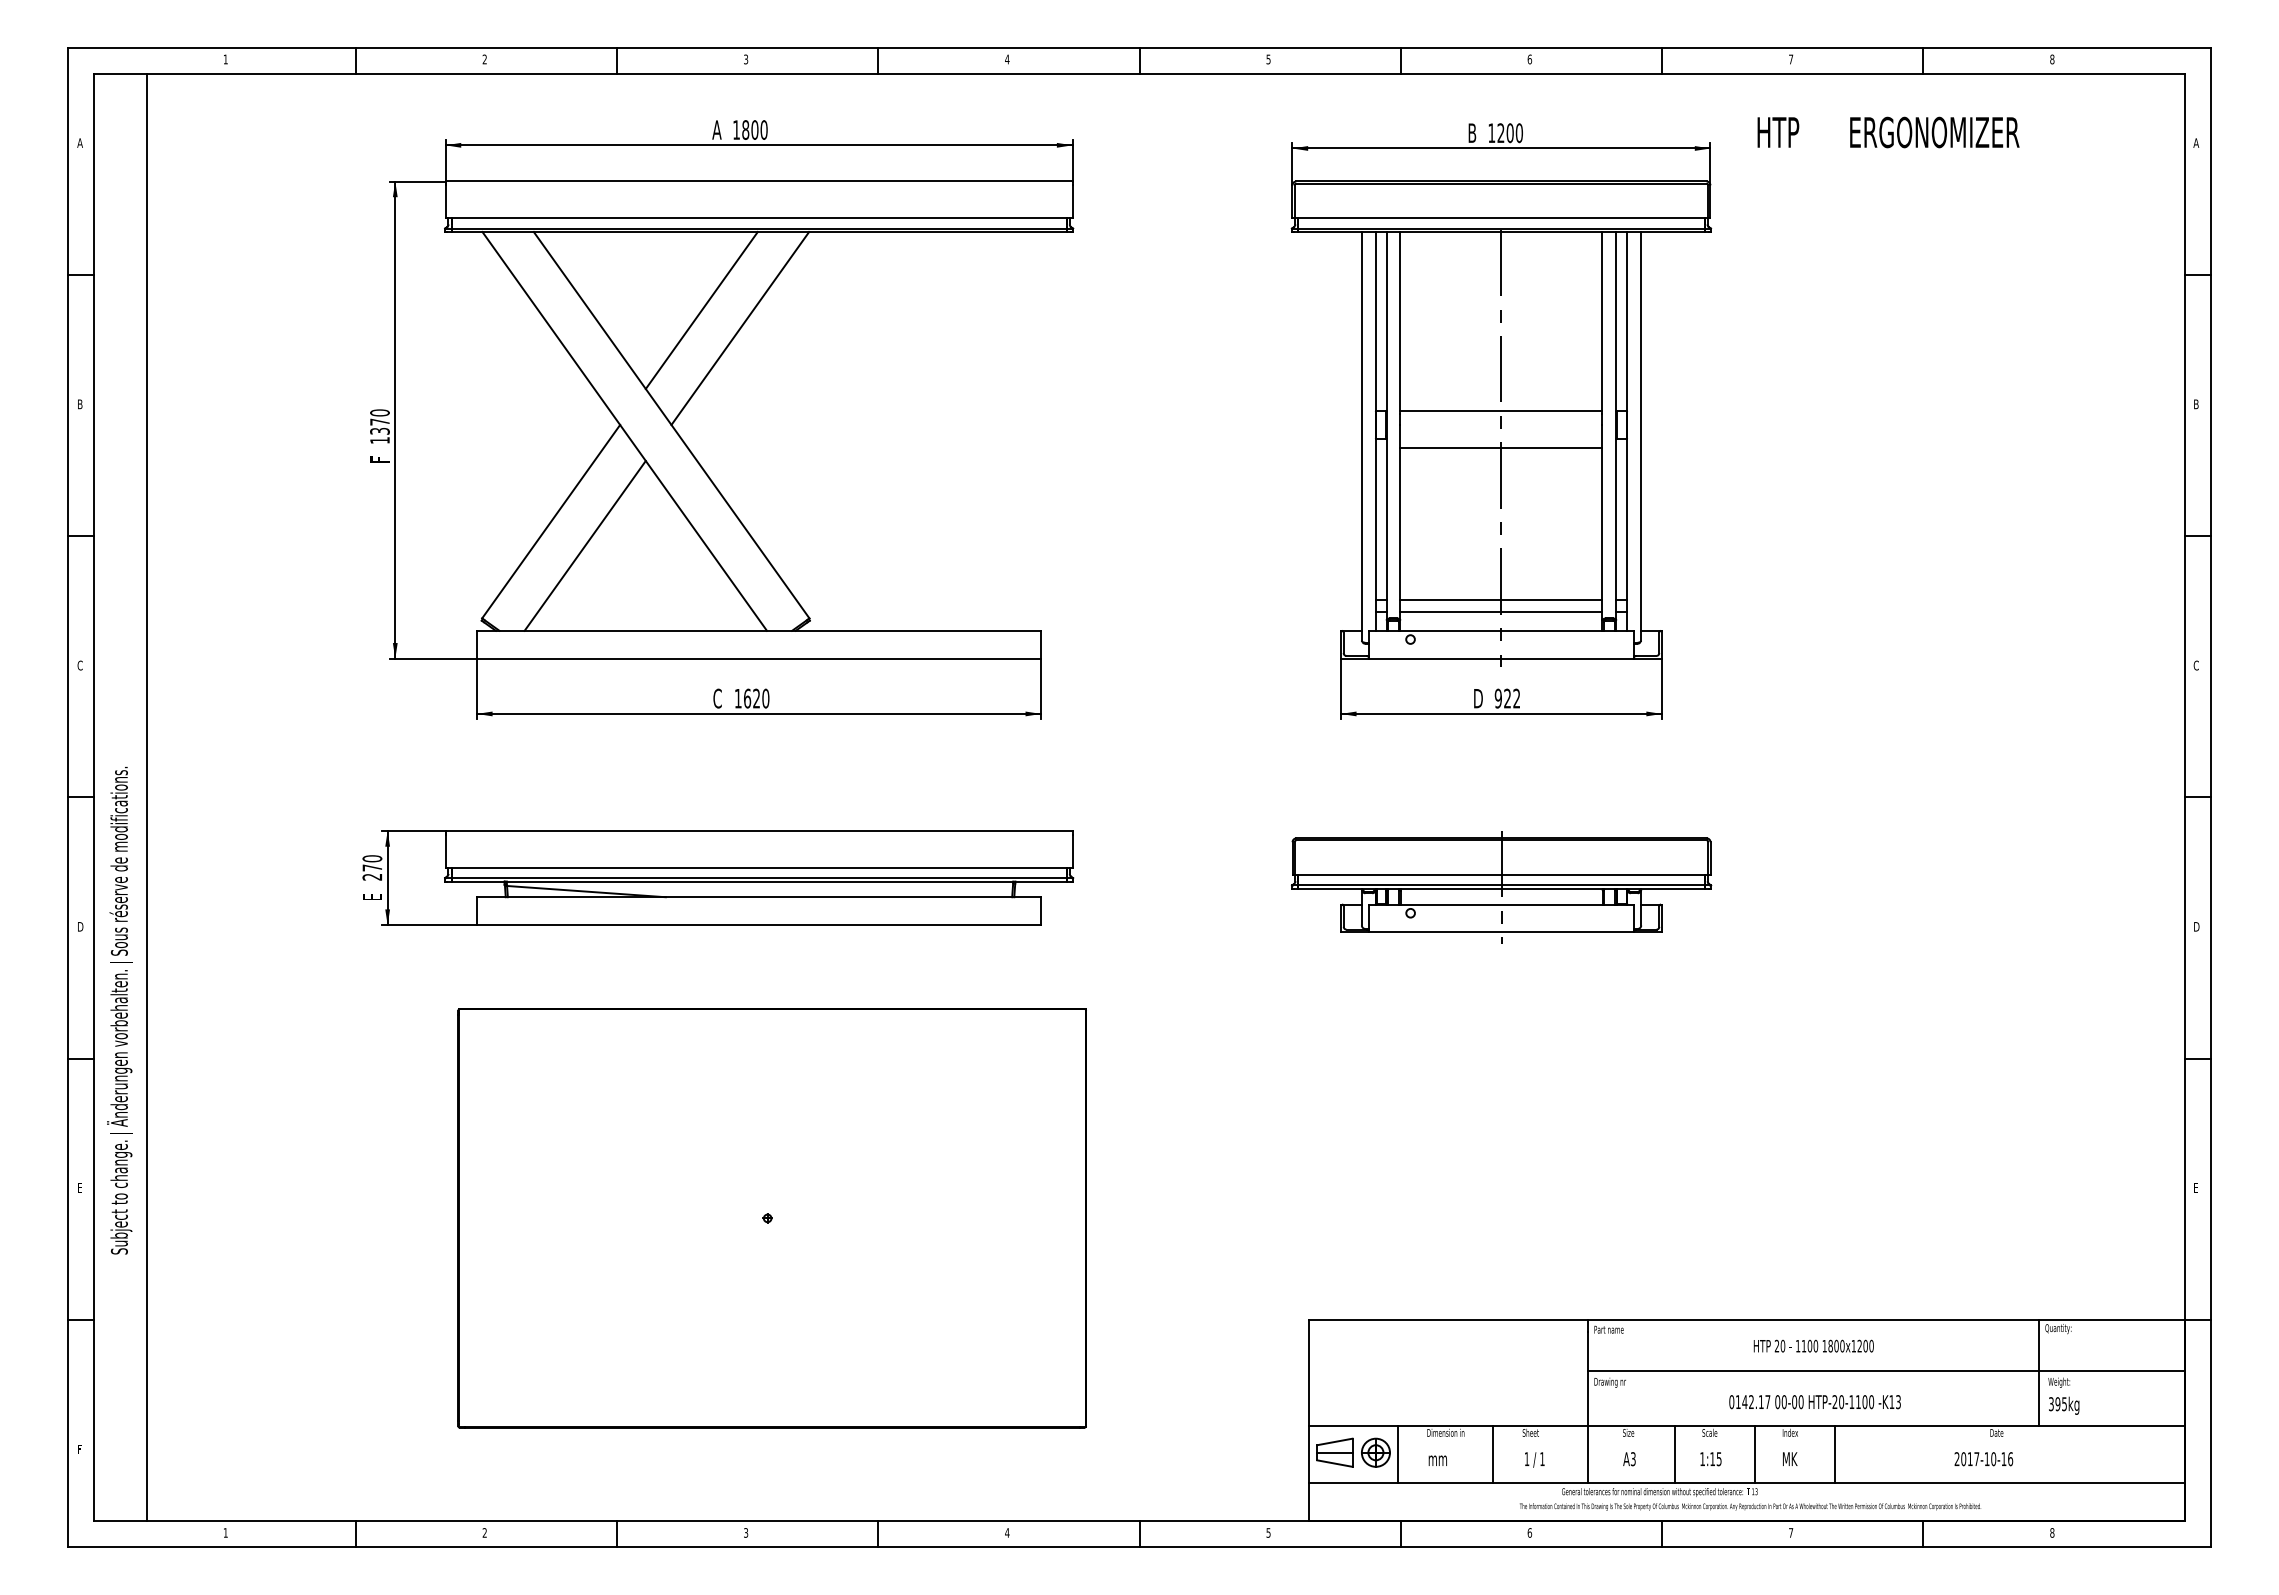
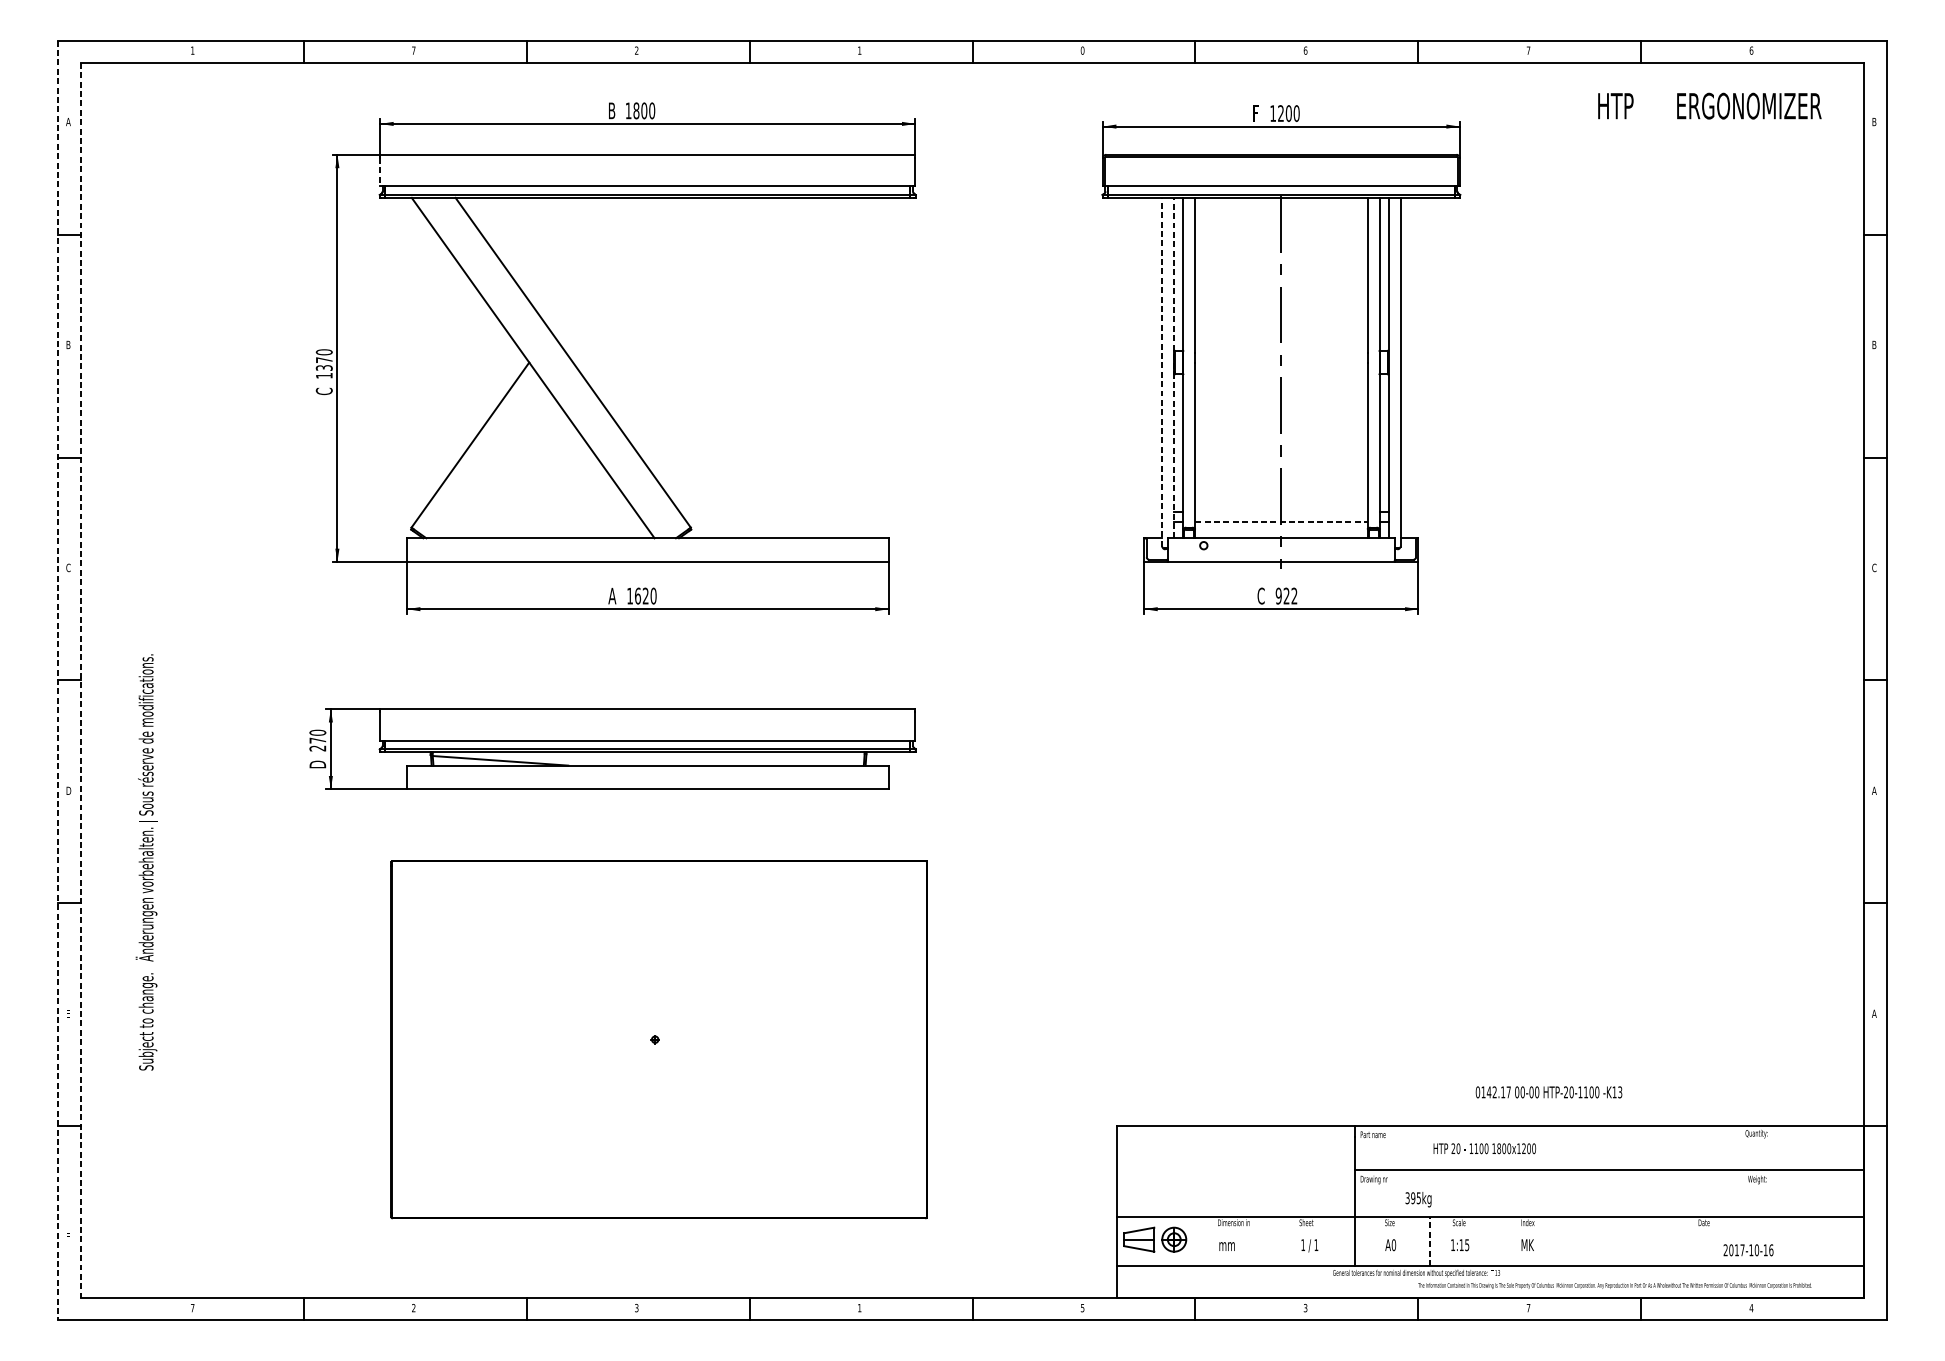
text: (484, 59) -> (413, 50), 2 -> 7
text: (746, 59) -> (637, 50), 3 -> 2
text: (1007, 59) -> (859, 50), 4 -> 1
text: (1268, 59) -> (1082, 50), 5 -> 0
text: (2052, 59) -> (1751, 50), 8 -> 6
text: (716, 129) -> (611, 110), A -> B
text: (1472, 132) -> (1256, 112), B -> F
text: (1888, 132) -> (1709, 106), moved
text: (2196, 142) -> (1874, 121), A -> B
line: (445, 201) -> (380, 171), solid -> dashed
line: (701, 310) -> (598, 264), removed
line: (740, 328) -> (631, 280), removed
line: (1501, 410) -> (1281, 350), removed
line: (1375, 430) -> (1173, 367), solid -> dashed
line: (1361, 435) -> (1161, 371), solid -> dashed
line: (1501, 448) -> (1281, 382), removed
text: (379, 458) -> (323, 391), F -> C
line: (584, 545) -> (498, 465), removed
line: (1501, 599) -> (1281, 511), removed
line: (1501, 611) -> (1281, 521), solid -> dashed
text: (717, 698) -> (612, 596), C -> A
text: (1477, 698) -> (1260, 596), D -> C
line: (68, 797) -> (58, 680), solid -> dashed
line: (94, 797) -> (80, 680), solid -> dashed
line: (146, 797) -> (125, 680), removed
part: (1501, 887) -> (1281, 757), removed
text: (371, 895) -> (317, 764), E -> D
text: (2196, 926) -> (1874, 790), D -> A
text: (119, 1010) -> (146, 862), moved
text: (2196, 1187) -> (1874, 1013), E -> A
text: (1813, 1345) -> (1484, 1148), moved
line: (2039, 1373) -> (1740, 1172), removed
text: (1814, 1402) -> (1548, 1092), moved
text: (2064, 1405) -> (1418, 1199), moved
line: (1398, 1454) -> (1193, 1241), removed
line: (1492, 1454) -> (1273, 1241), removed
line: (1675, 1454) -> (1429, 1241), solid -> dashed
line: (1755, 1454) -> (1498, 1241), removed
line: (1835, 1454) -> (1566, 1241), removed
text: (1632, 1459) -> (1393, 1245), A3 -> A0
text: (1983, 1459) -> (1748, 1250), moved
text: (1750, 1506) -> (1615, 1285), moved
text: (225, 1532) -> (192, 1307), 1 -> 7
text: (1007, 1532) -> (859, 1307), 4 -> 1
text: (1529, 1532) -> (1305, 1307), 6 -> 3
text: (2052, 1532) -> (1751, 1307), 8 -> 4

